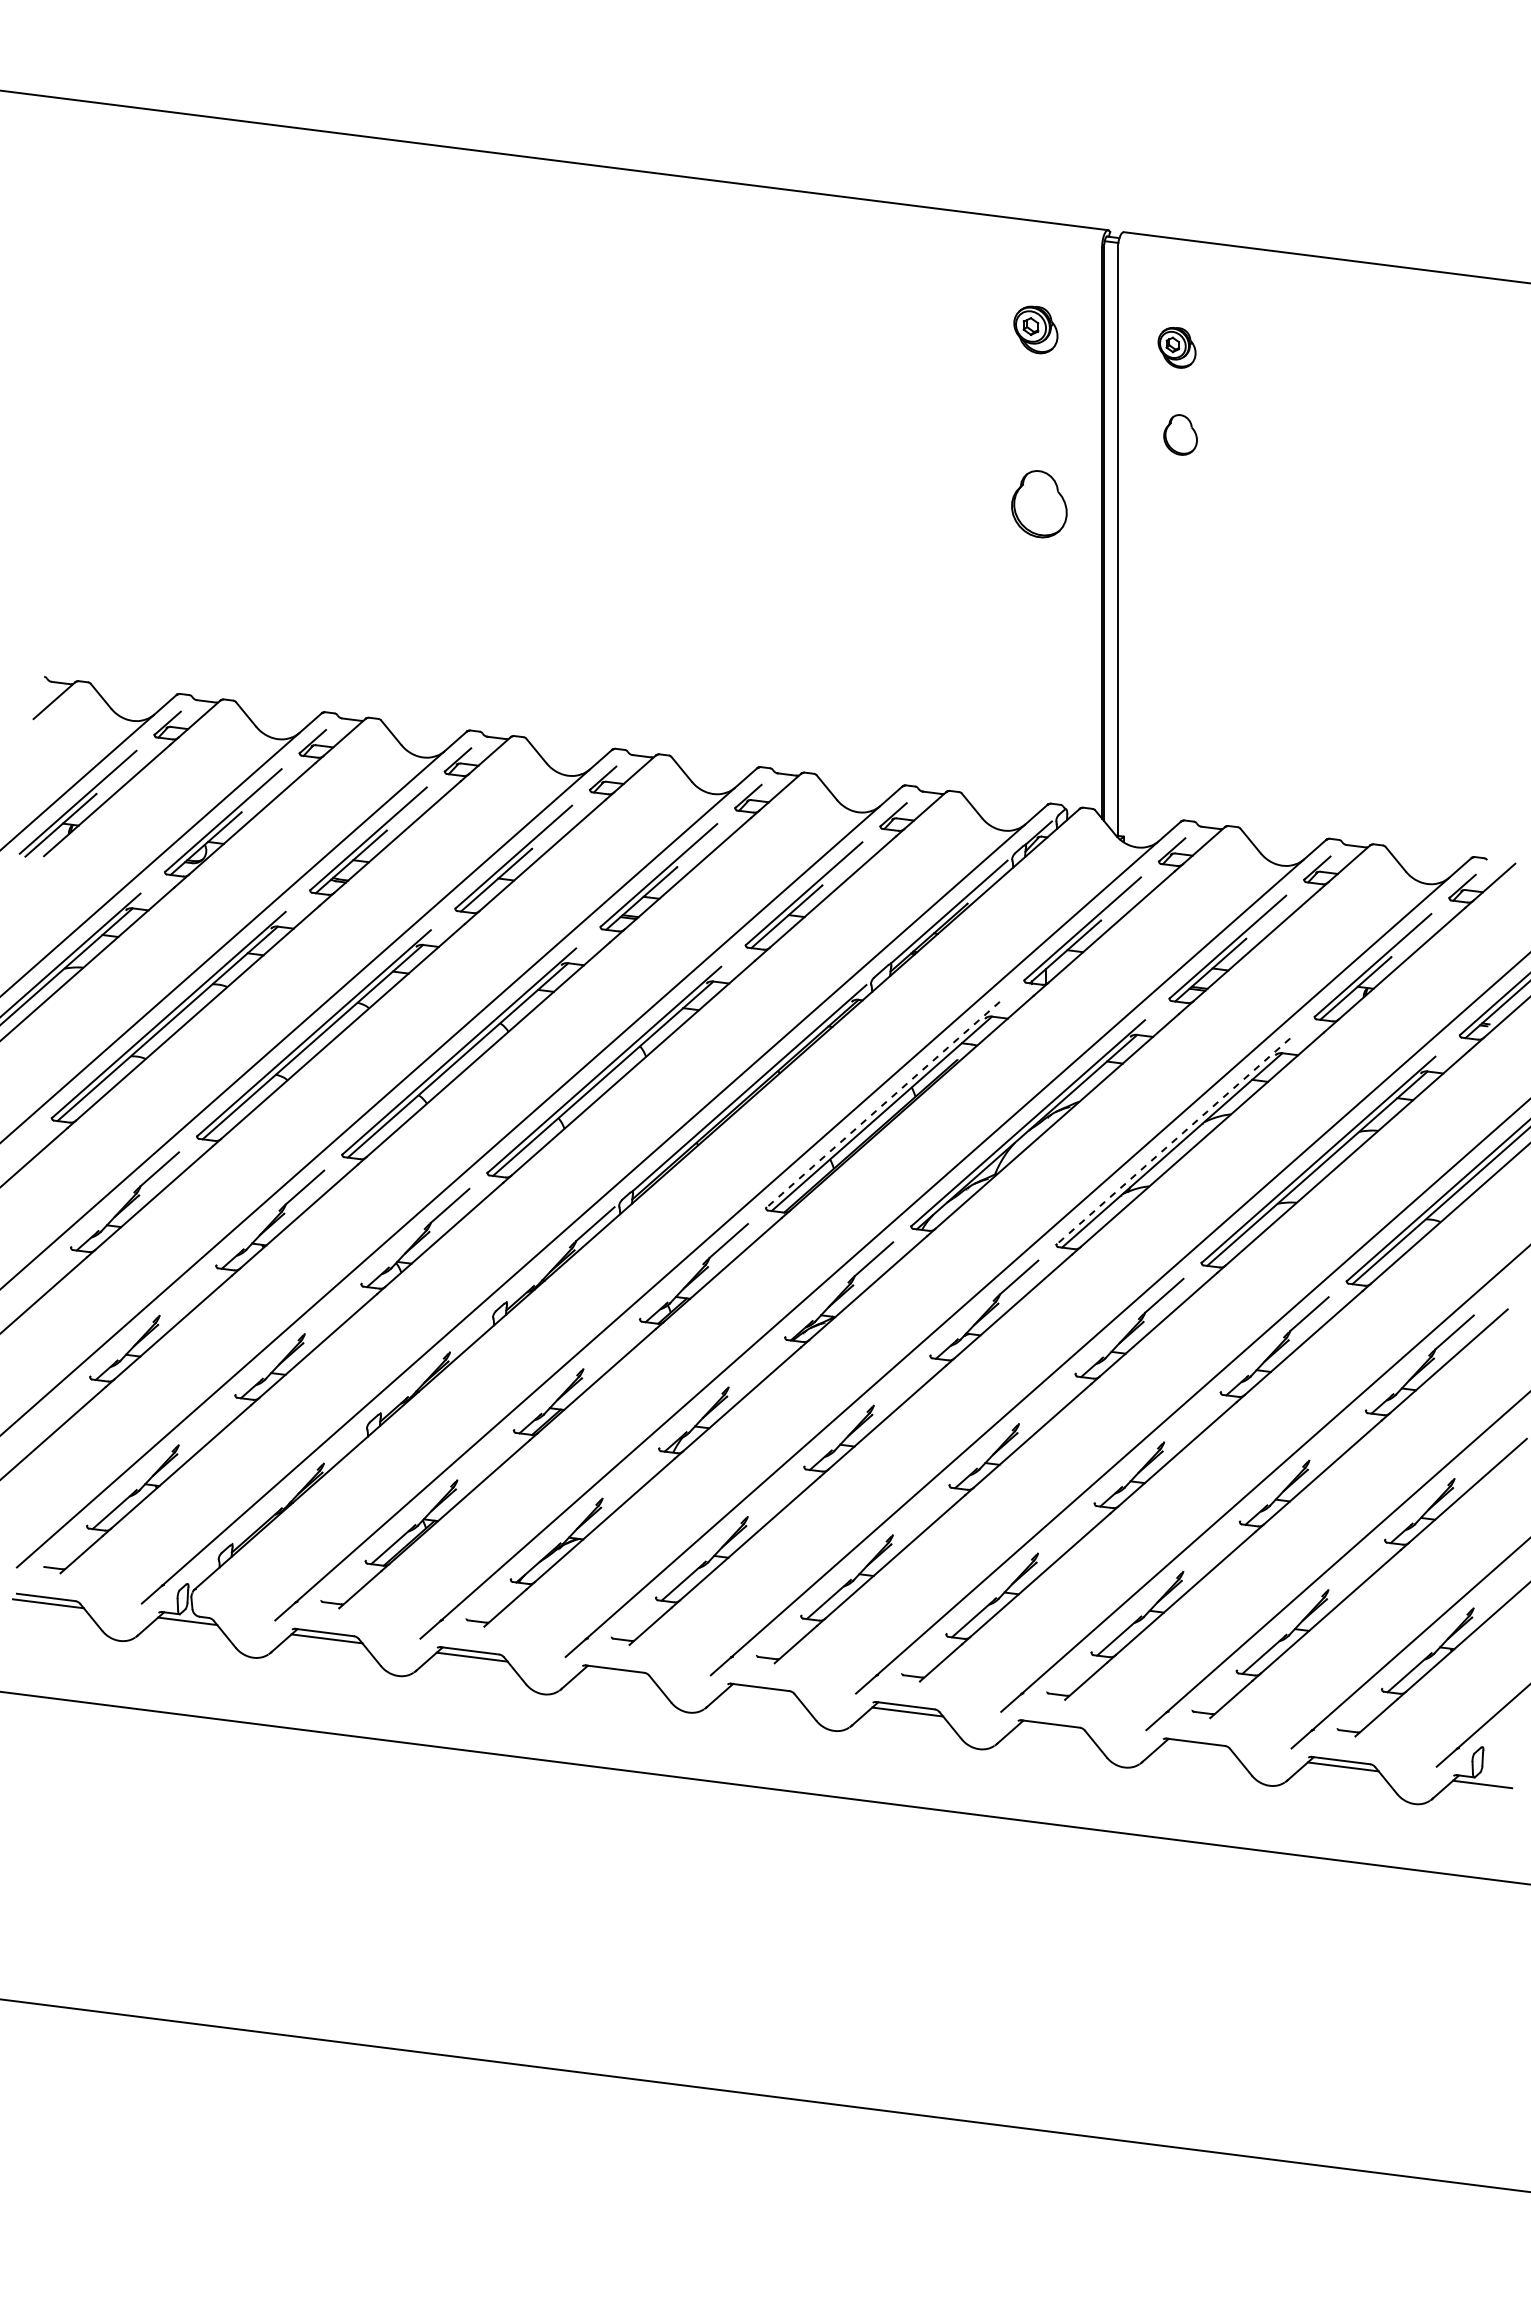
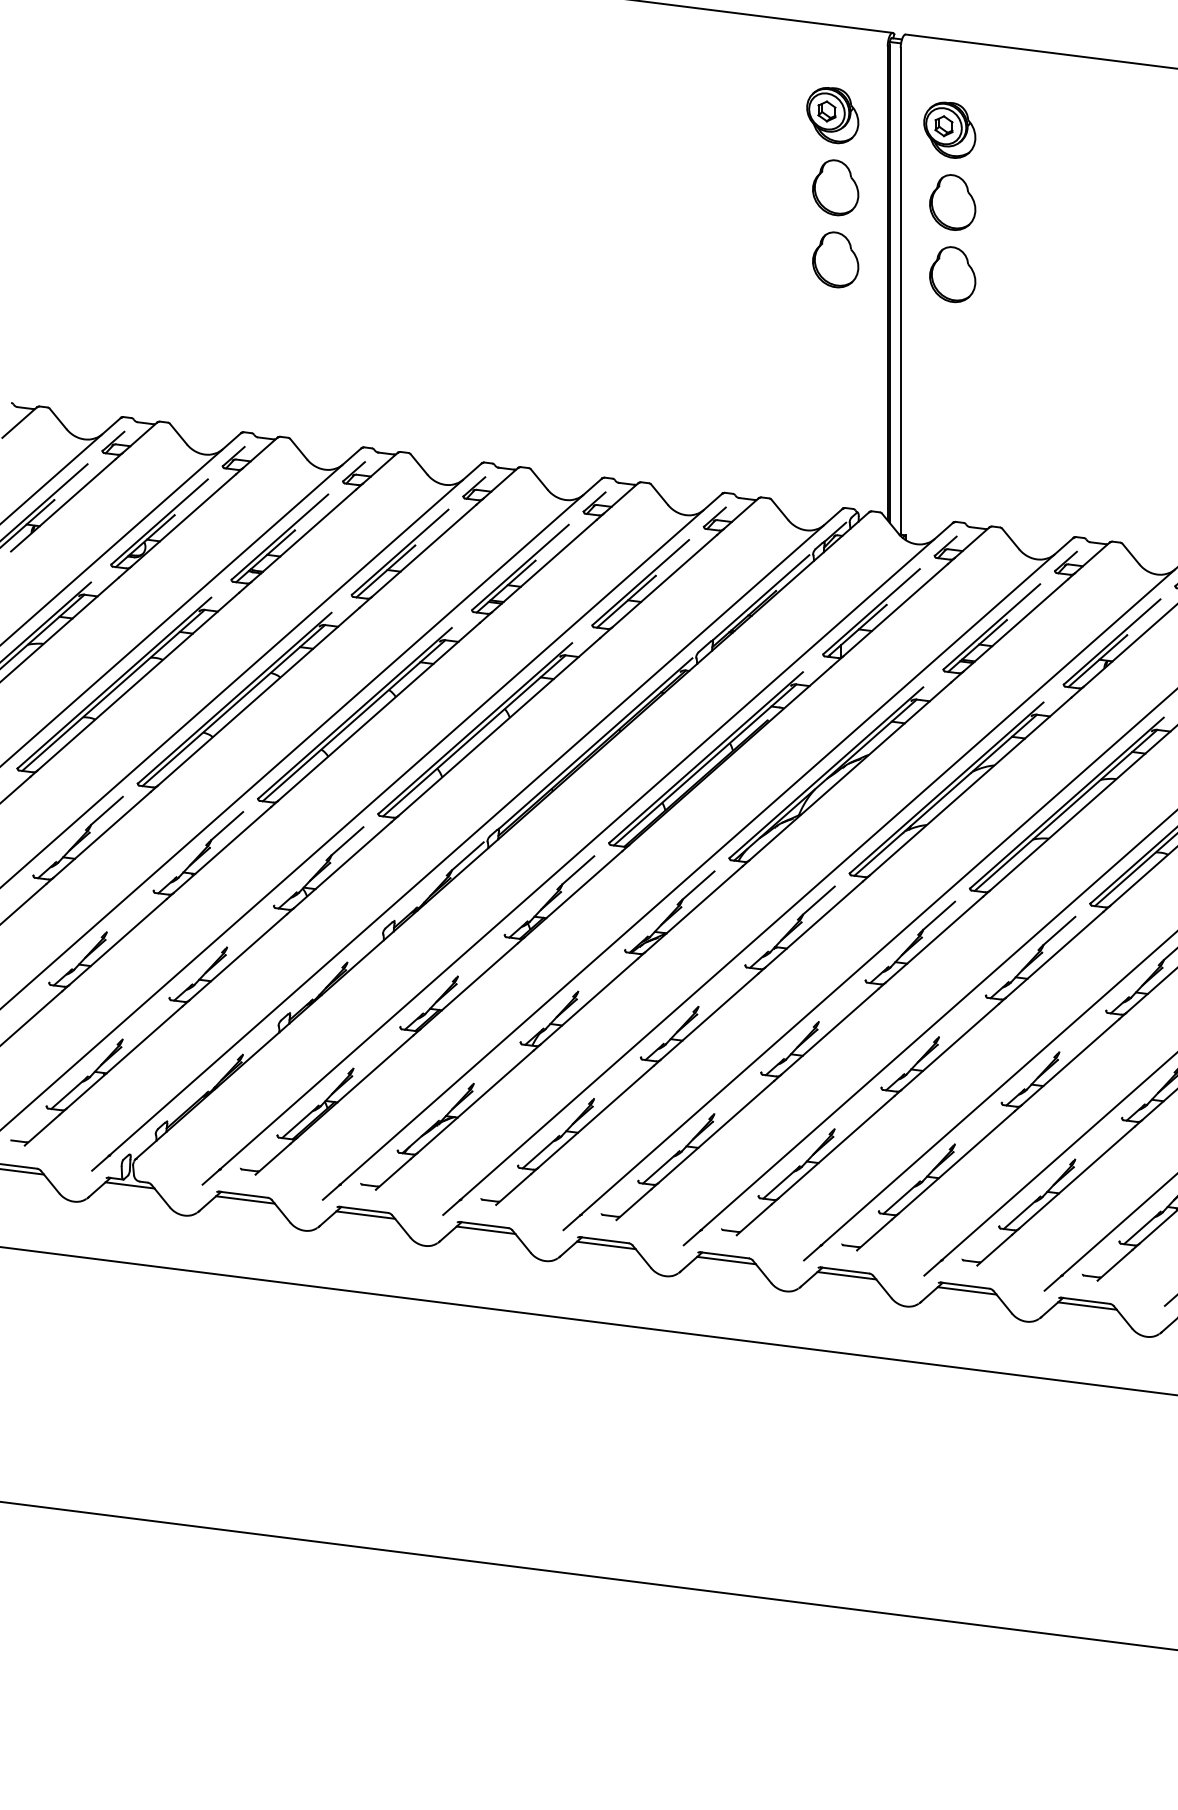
part: (1035, 329) -> (832, 115), size x1.43
part: (1176, 347) -> (949, 130), size x1.67
part: (1039, 417) -> (835, 188), added
part: (1180, 434) -> (952, 202), size x1.67
part: (1180, 521) -> (952, 274), added
line: (882, 1104) -> (705, 757), dashed -> solid
line: (1173, 1141) -> (946, 787), dashed -> solid
line: (616, 1675) -> (485, 1230), added
line: (762, 1693) -> (606, 1245), added
line: (1052, 1729) -> (846, 1275), added
line: (1197, 1748) -> (966, 1290), added

